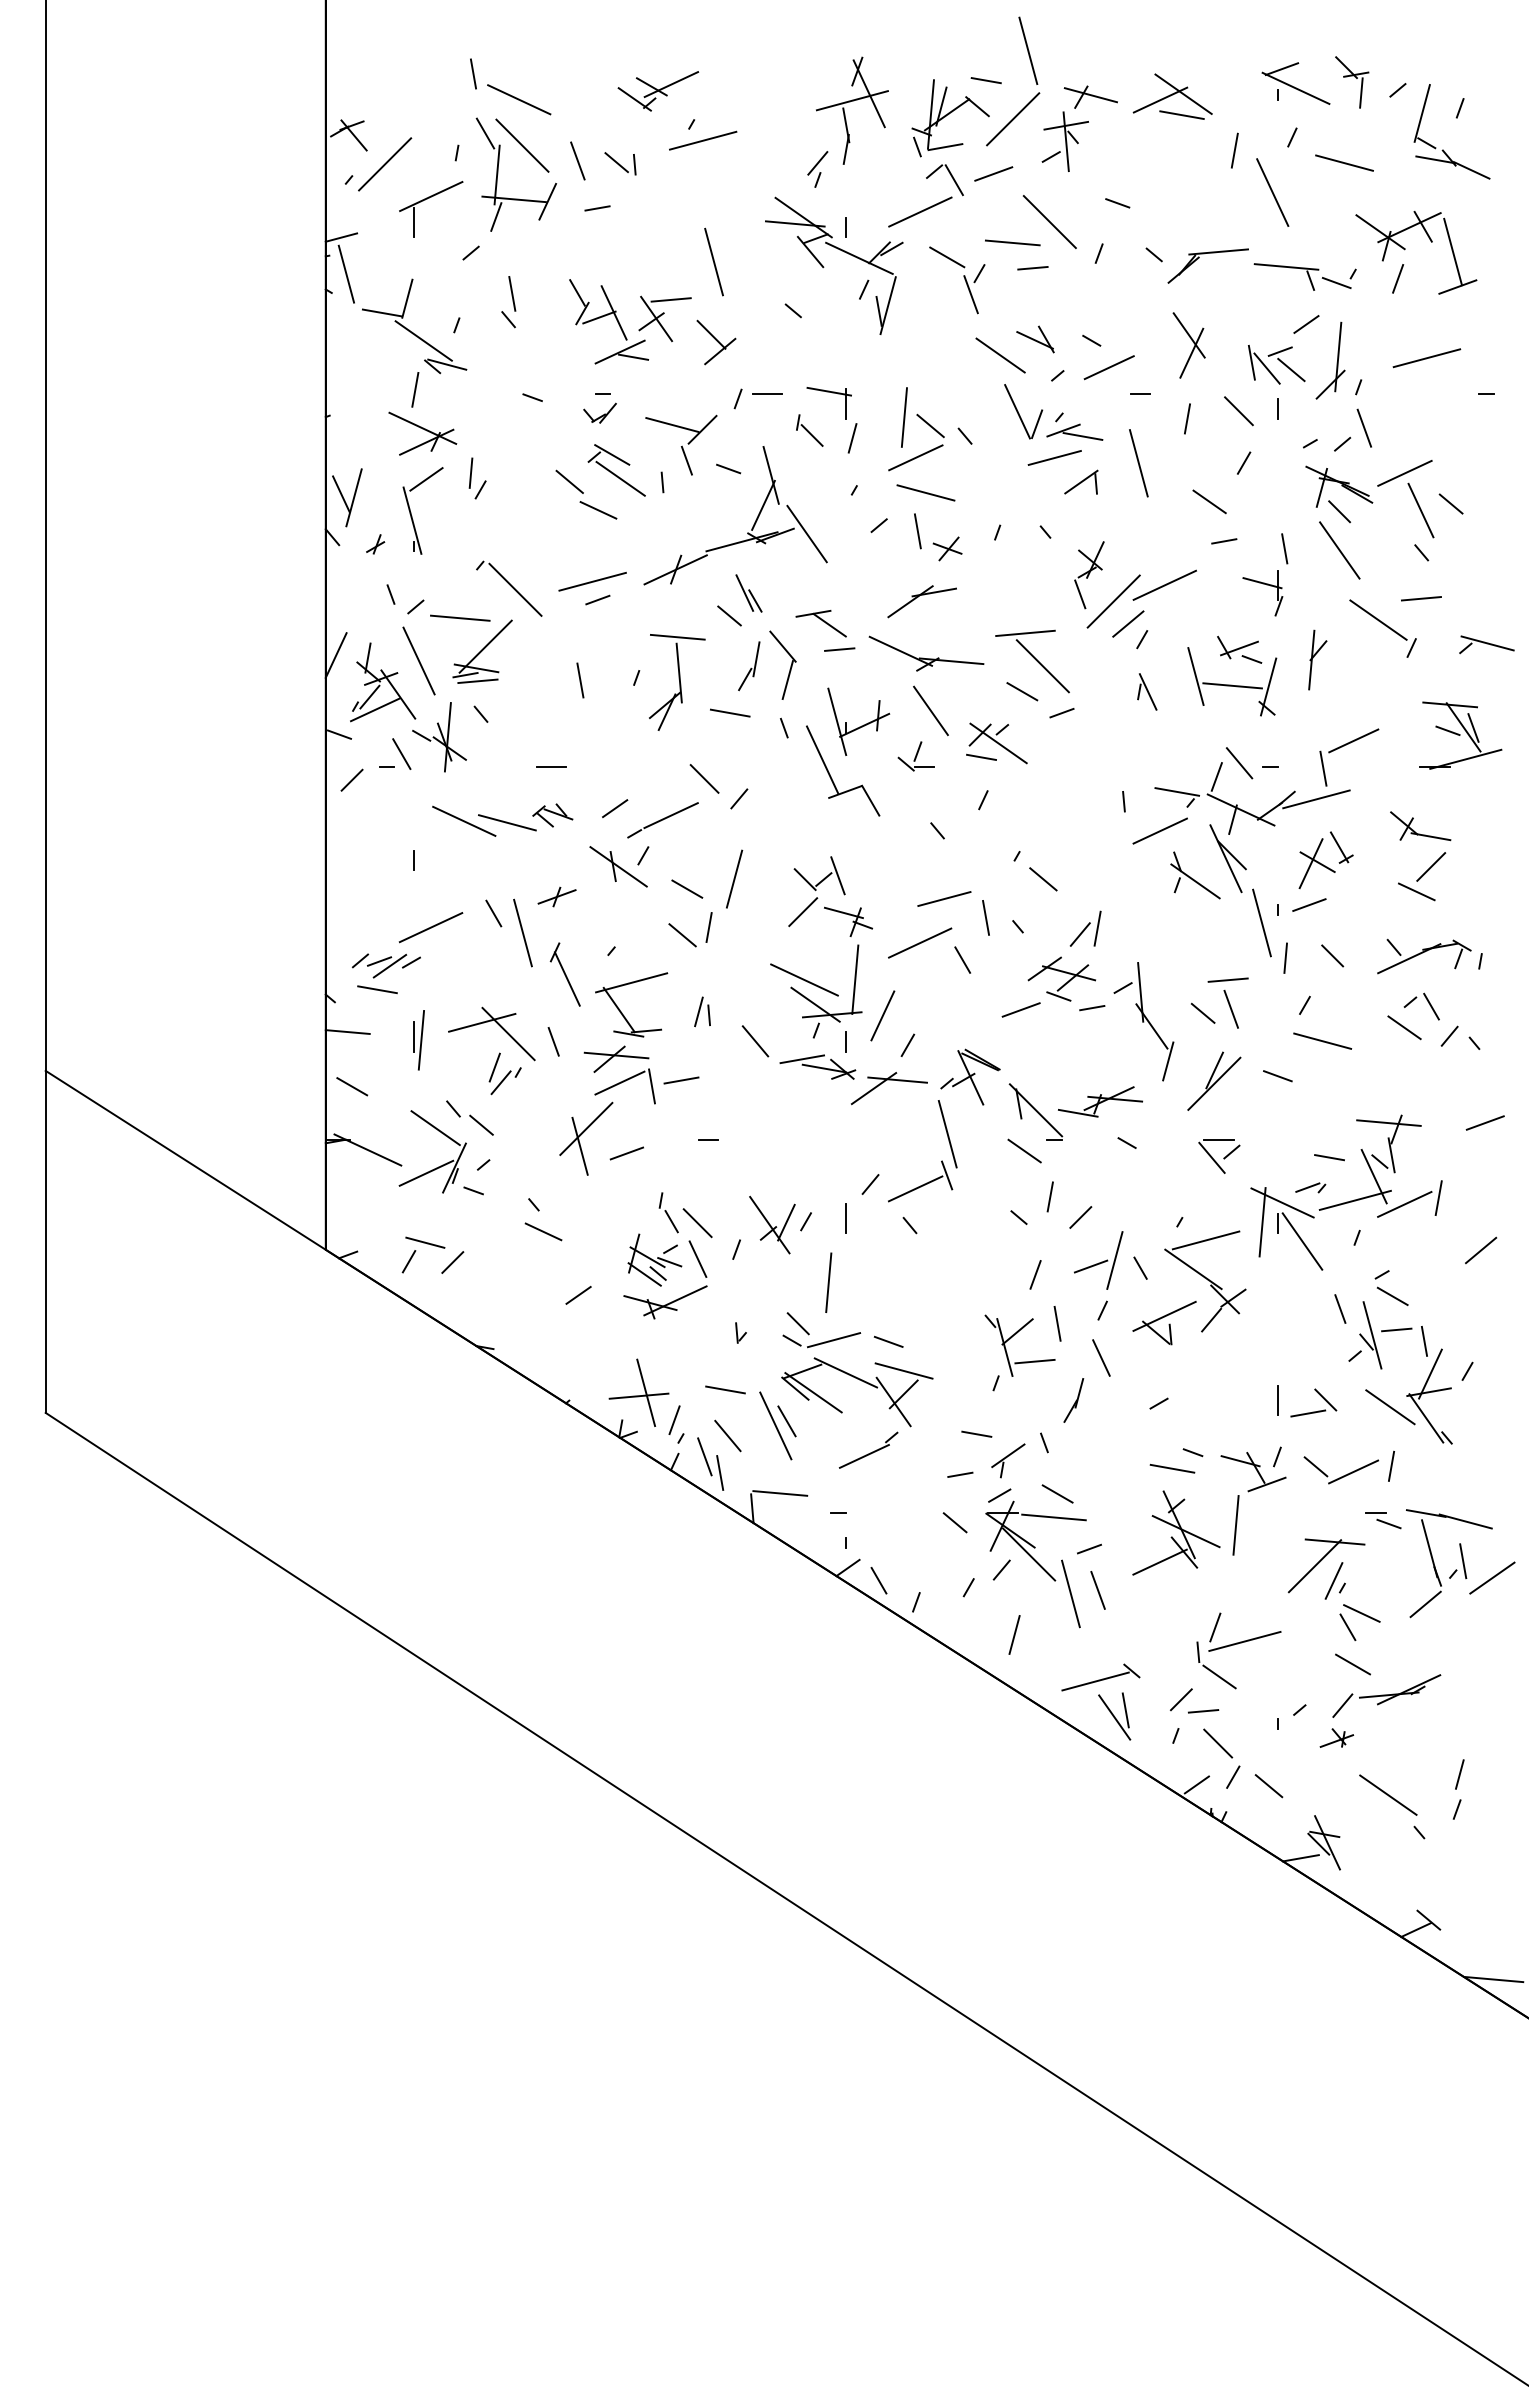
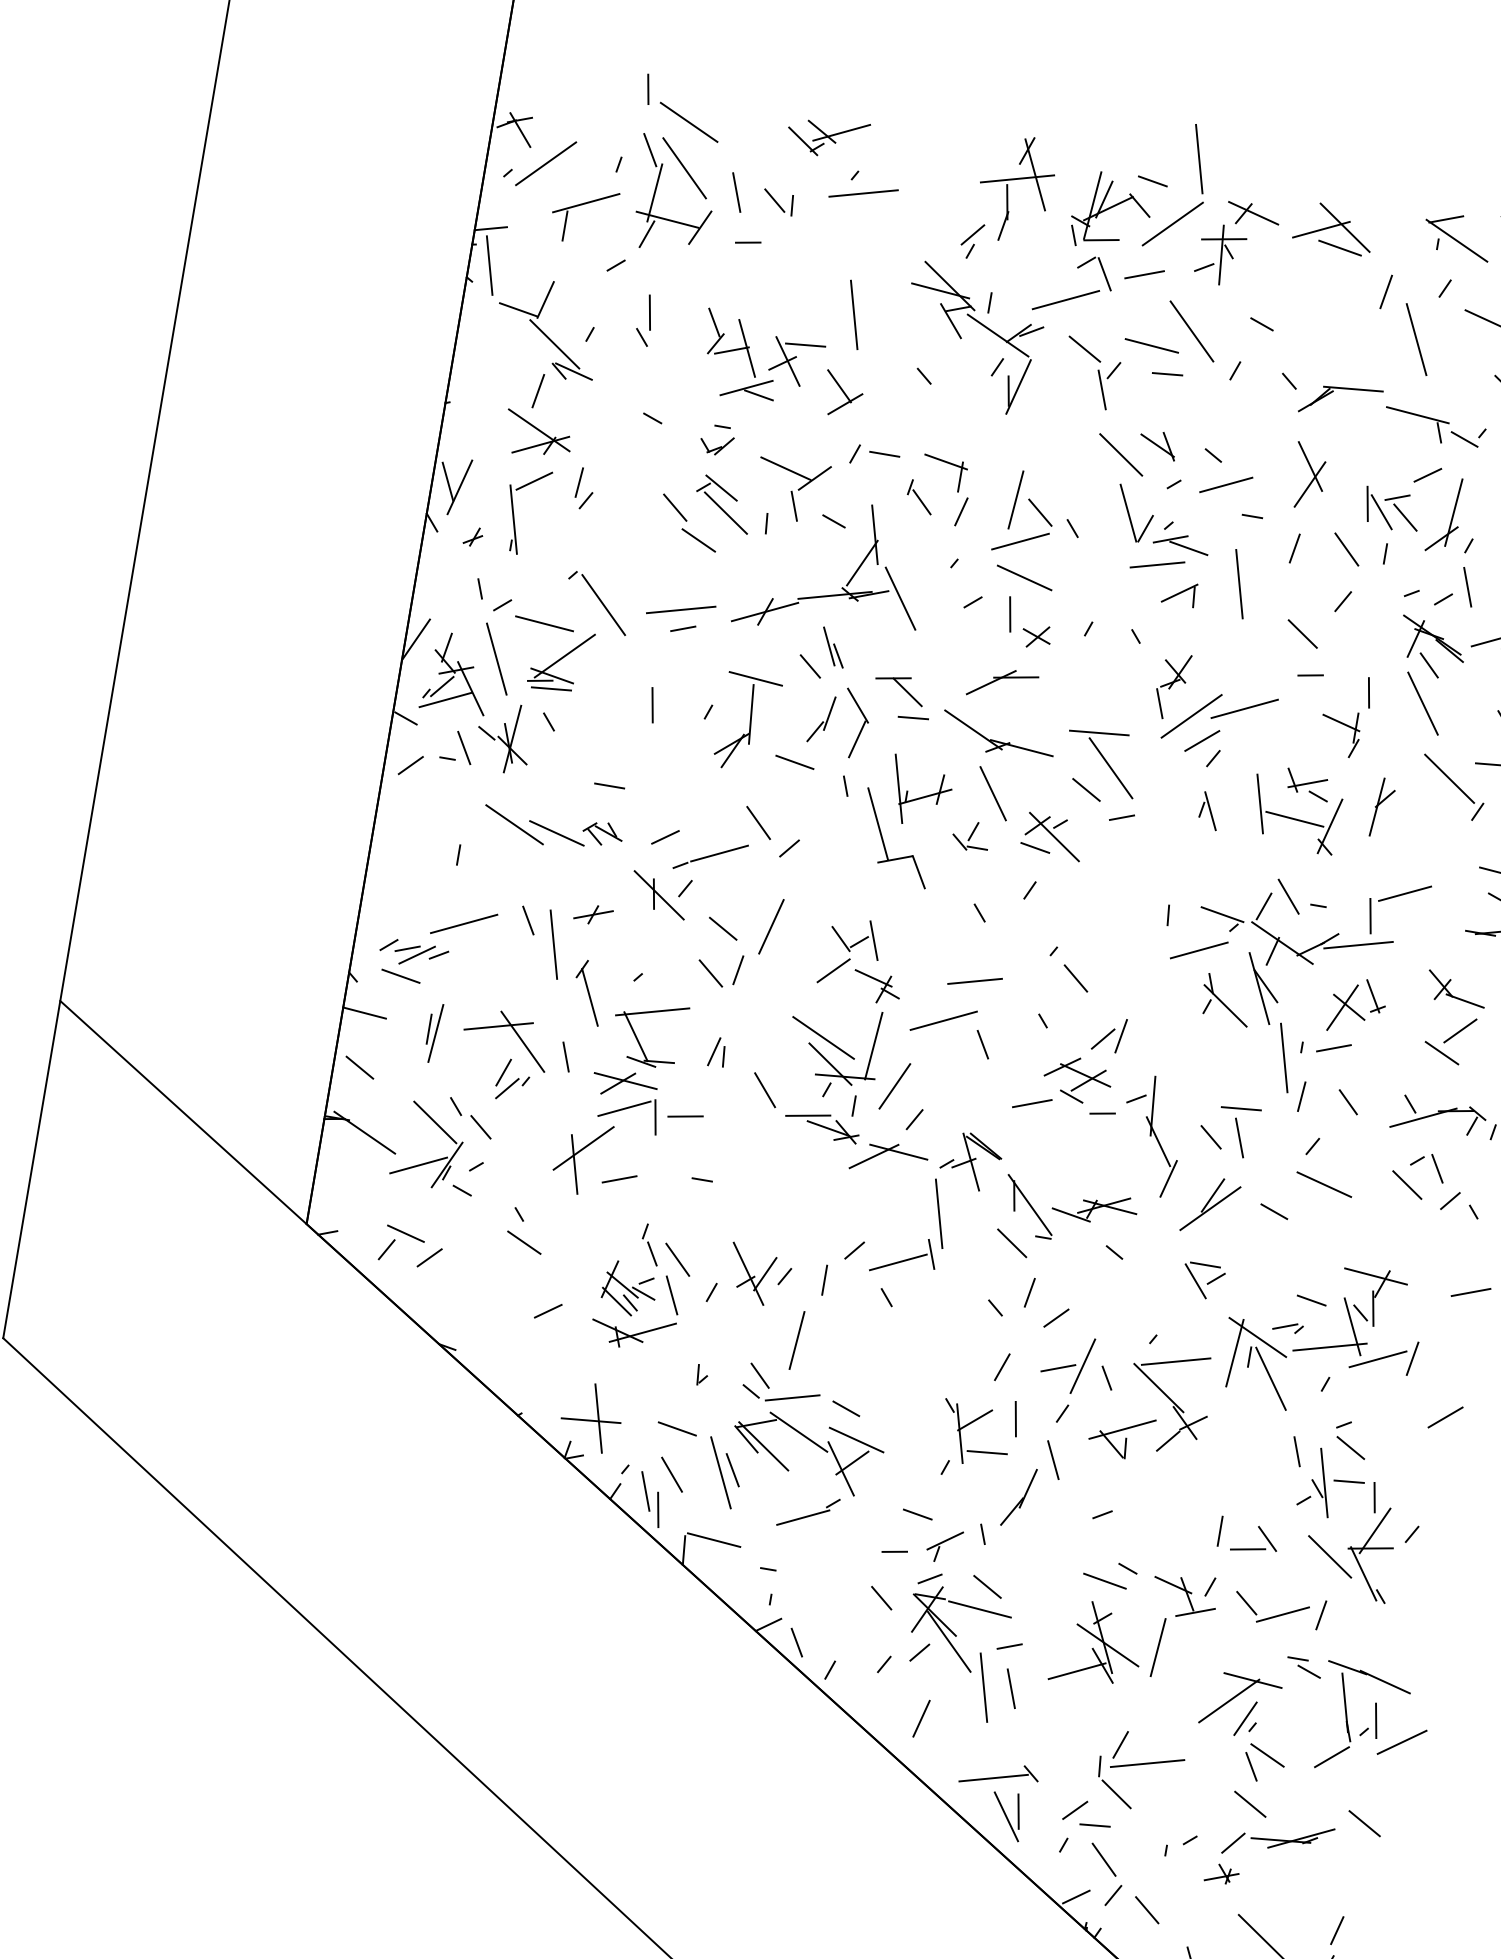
line: (986, 917) -> (1013, 1006), removed
part: (1073, 1400) -> (1018, 1497), size x1.4
line: (674, 1420) -> (621, 1450), removed
line: (1468, 1664) -> (1364, 1823), added

